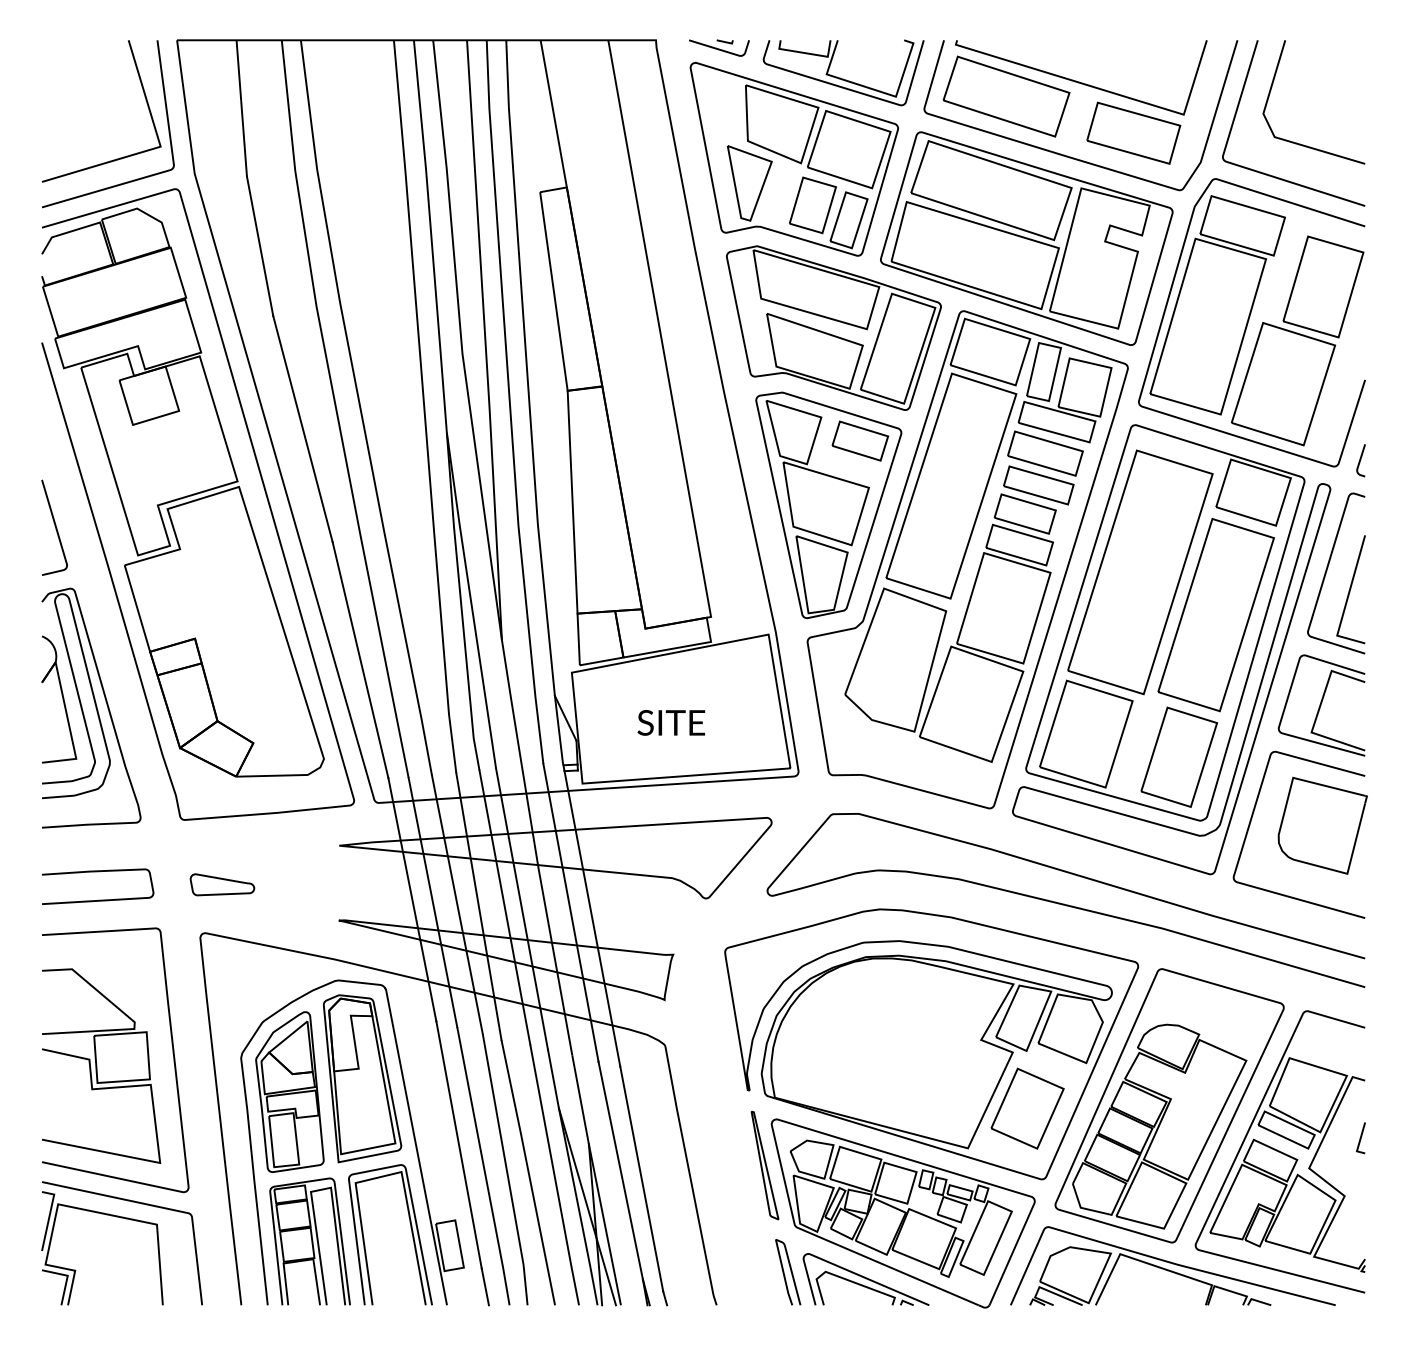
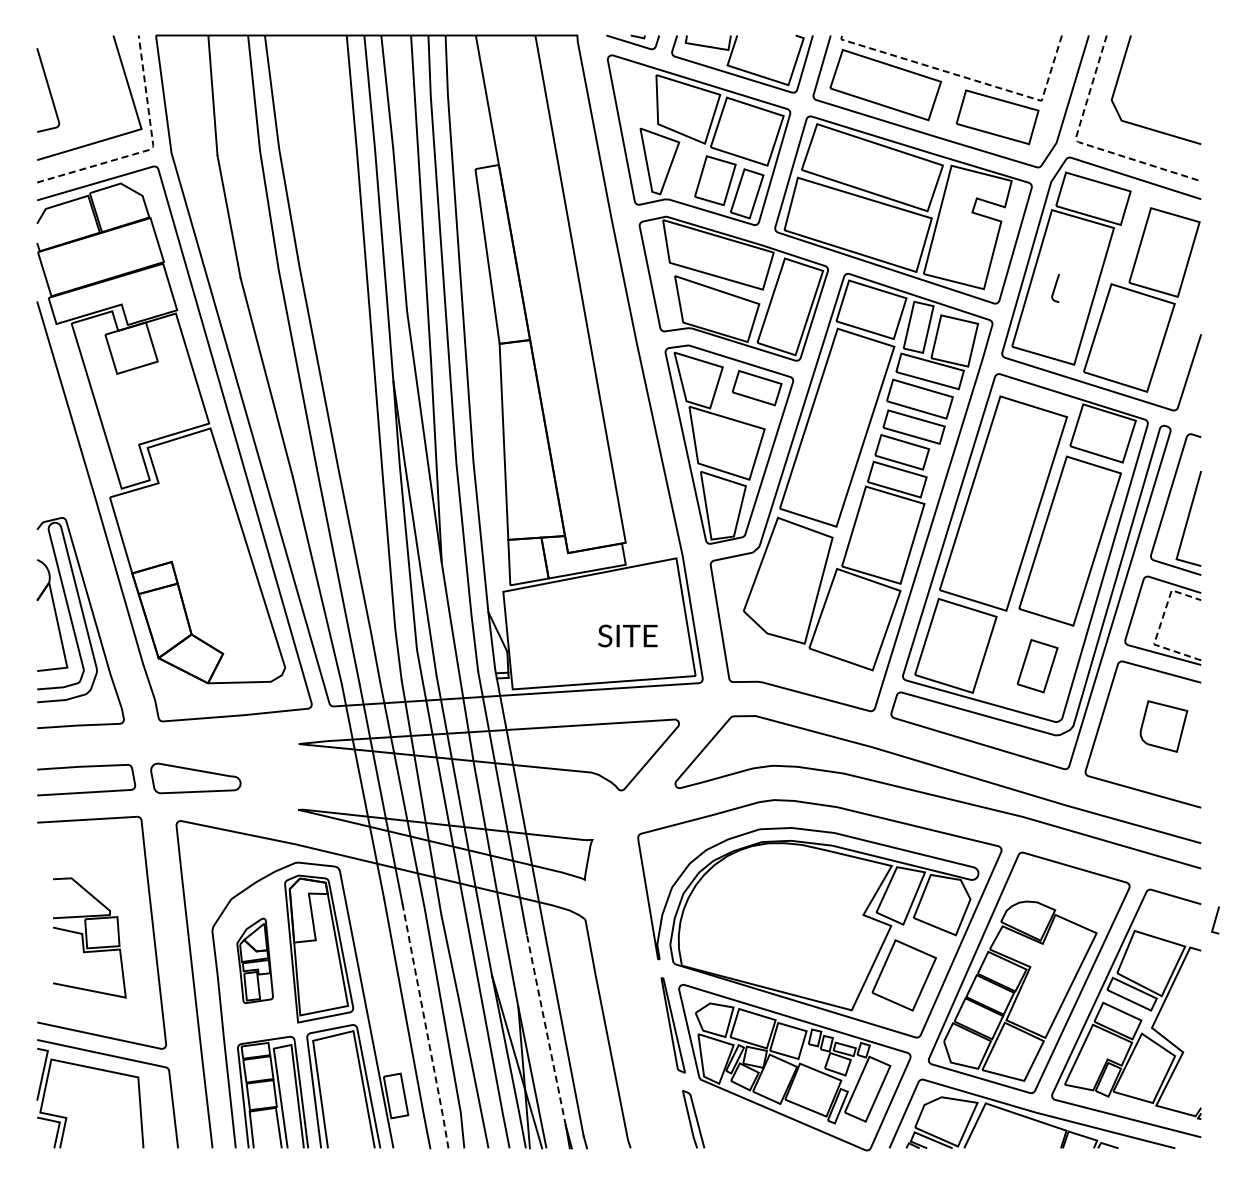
line: (1104, 90) -> (971, 79), solid -> dashed
line: (1231, 163) -> (1083, 143), solid -> dashed
line: (171, 168) -> (151, 148), solid -> dashed
curve: (1360, 459) -> (1055, 287), moved
curve: (54, 527) -> (48, 90), moved
line: (1318, 710) -> (1160, 625), solid -> dashed
text: (670, 722) -> (627, 635), moved
part: (1179, 756) -> (1037, 665), size x0.6
part: (1322, 825) -> (1163, 726), size x0.6
part: (221, 884) -> (195, 778), size x1.6
part: (101, 1065) -> (89, 937), size x0.7
part: (289, 1091) -> (254, 960), size x0.6
line: (1360, 1138) -> (1215, 920), moved
line: (483, 1166) -> (425, 1026), solid -> dashed
line: (620, 1170) -> (546, 1029), solid -> dashed
part: (865, 1279) -> (761, 1125), removed

